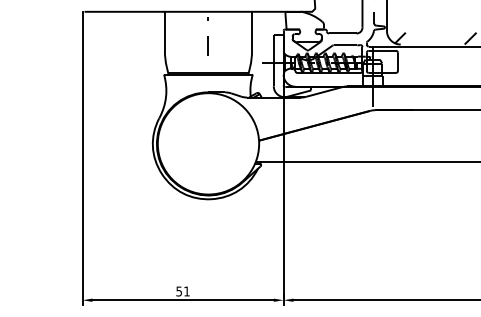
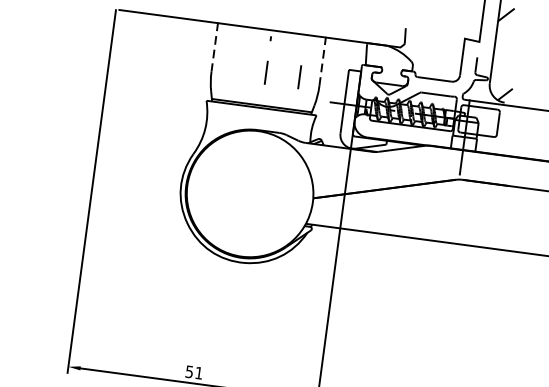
line: (164, 31) -> (214, 47), solid -> dashed
line: (252, 31) -> (323, 62), solid -> dashed
line: (234, 45) -> (298, 76), added

